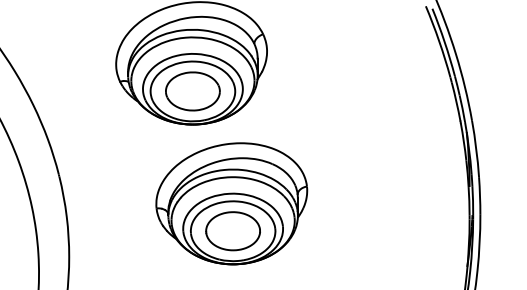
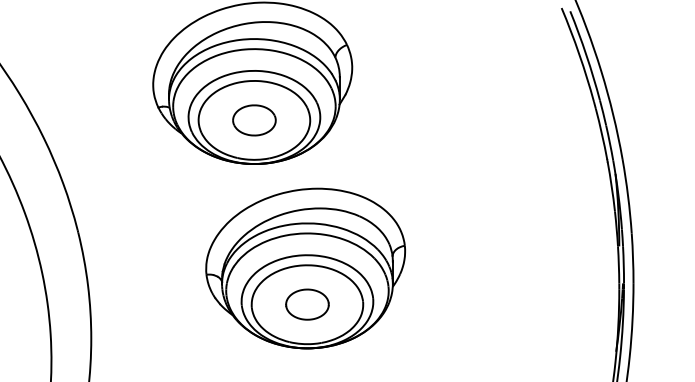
part: (192, 91) -> (254, 120), size x0.6
part: (233, 231) -> (307, 304), size x0.6

